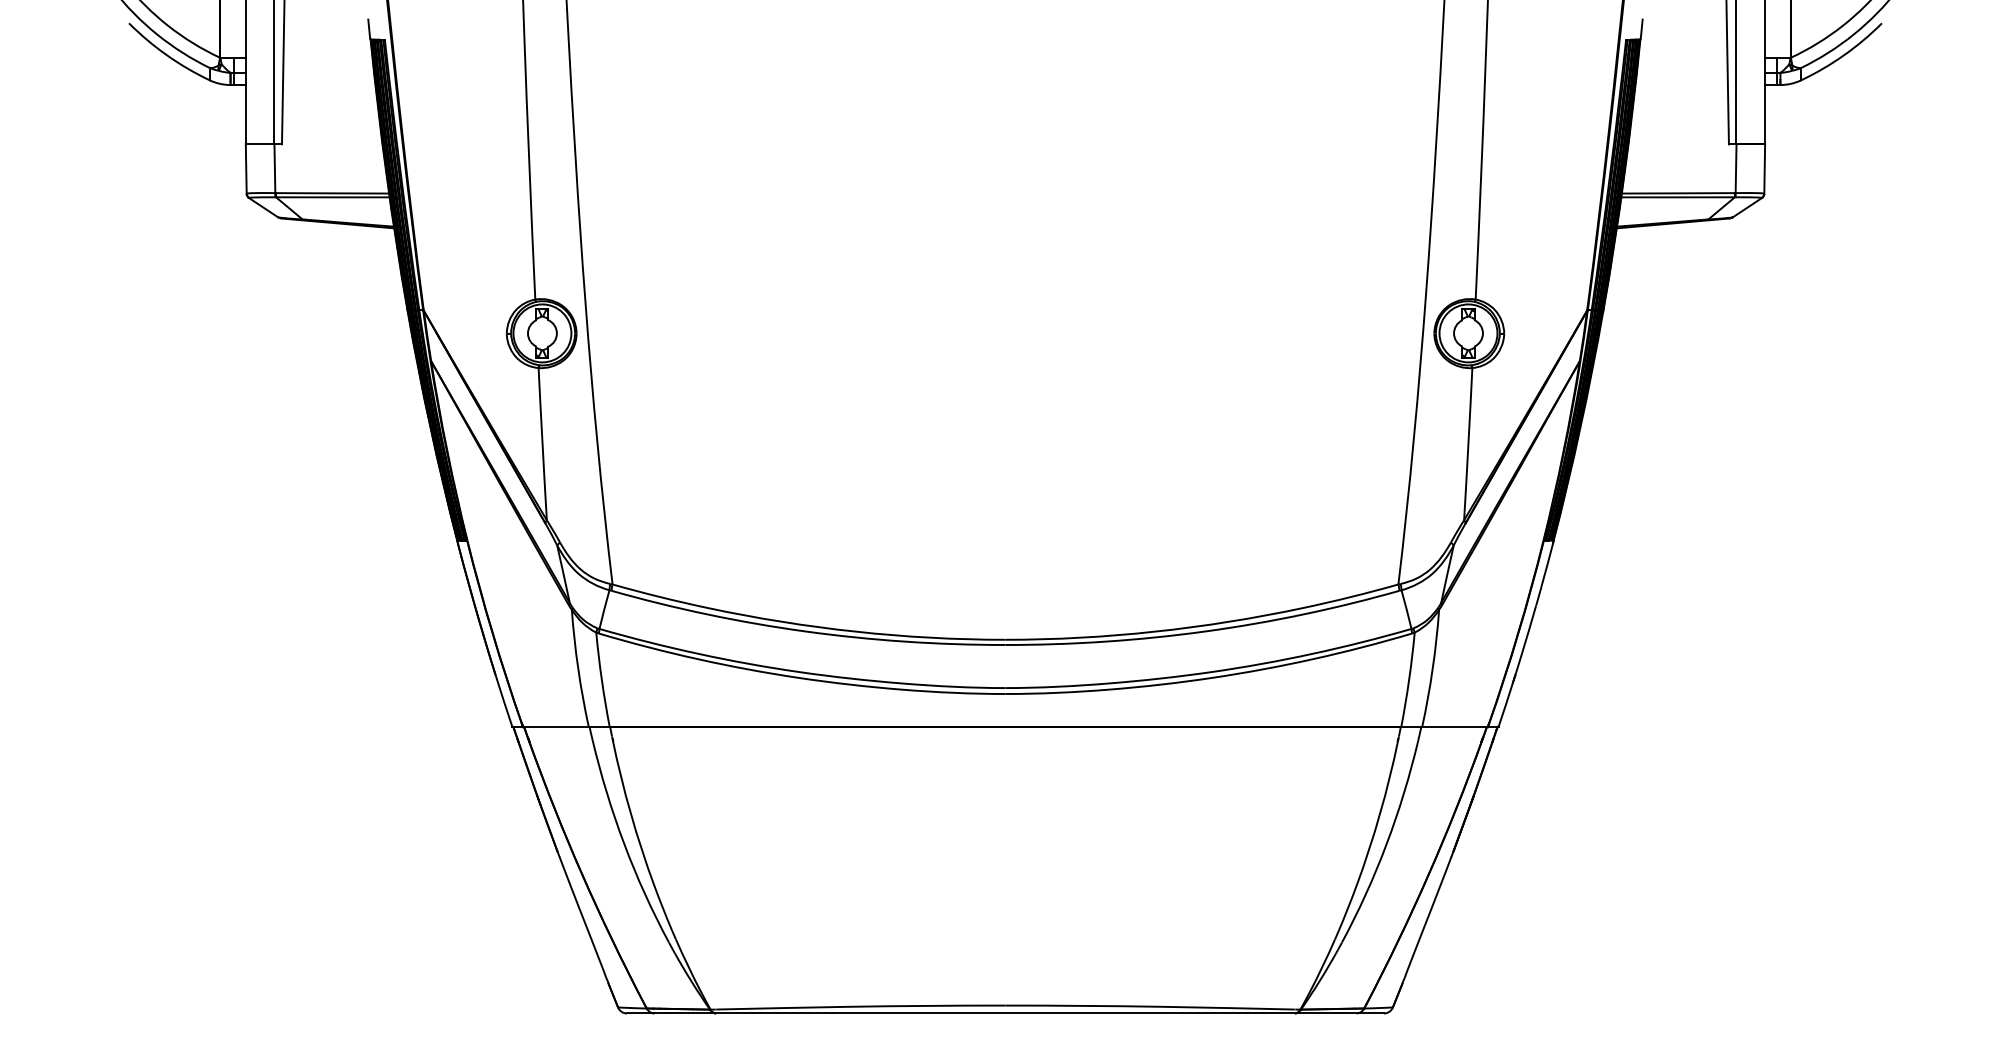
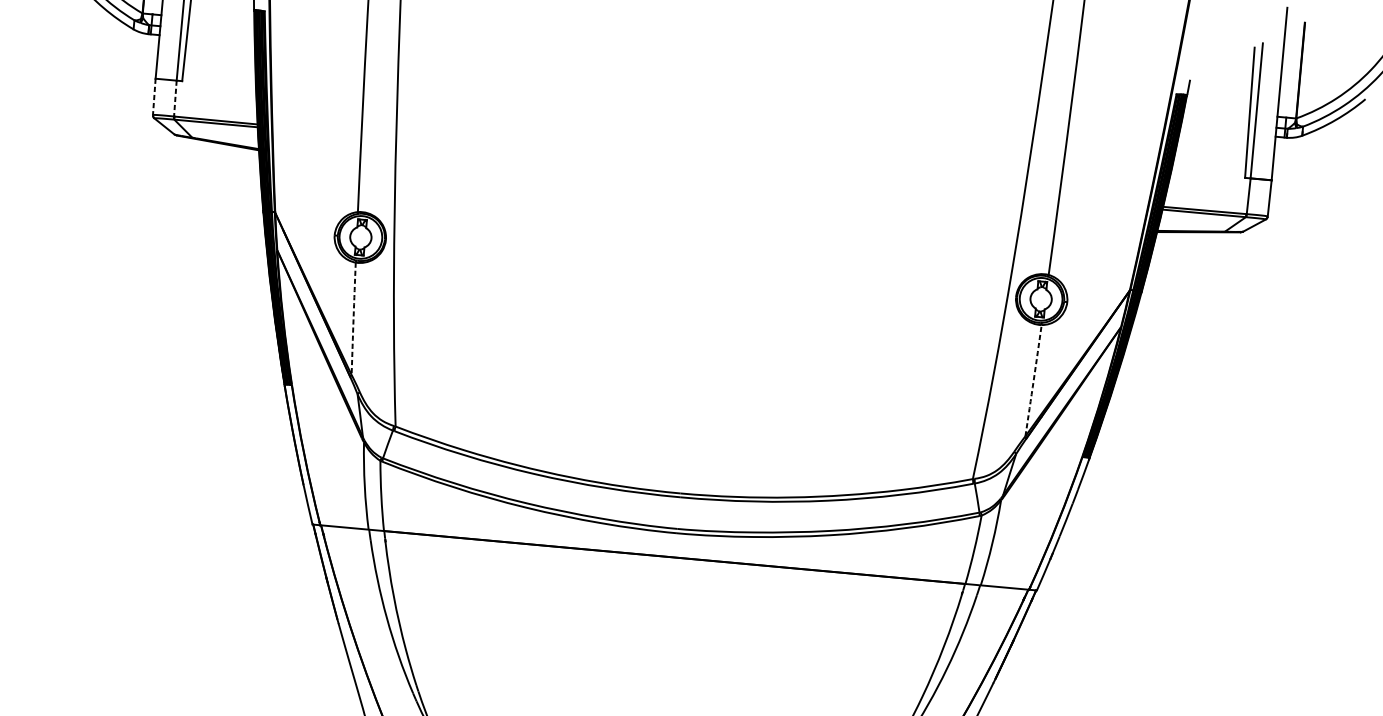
line: (246, 169) -> (154, 97), solid -> dashed
line: (274, 169) -> (175, 99), solid -> dashed
arc: (542, 444) -> (353, 319), solid -> dashed
arc: (1468, 444) -> (1033, 380), solid -> dashed

